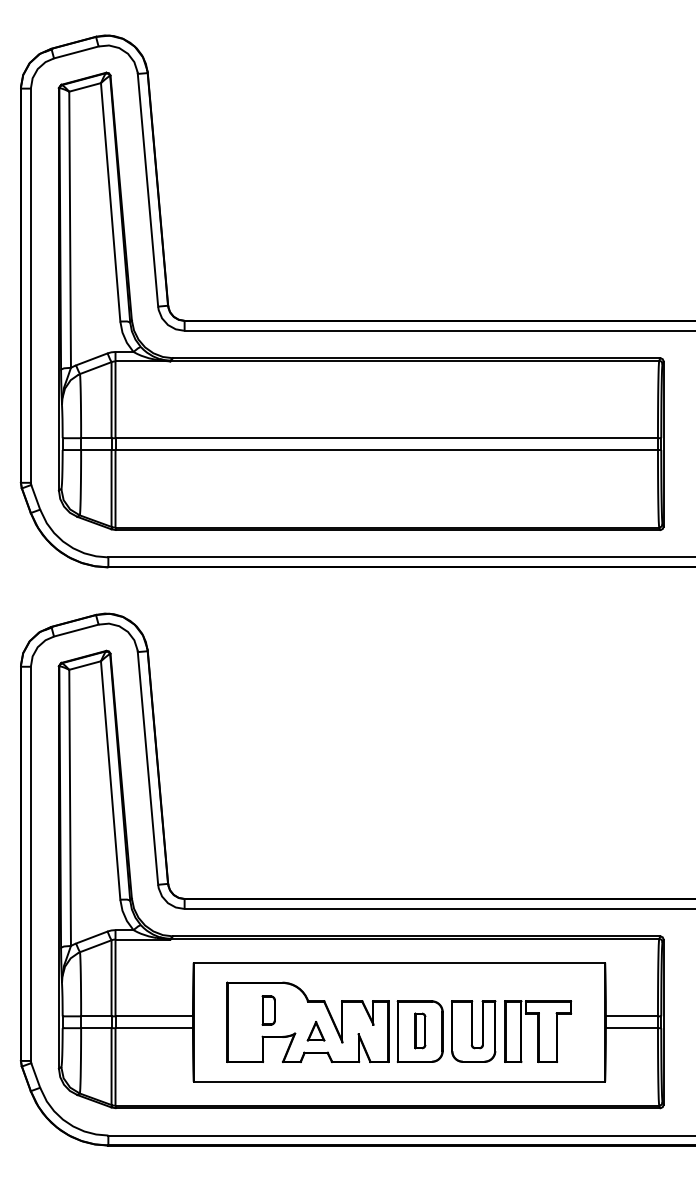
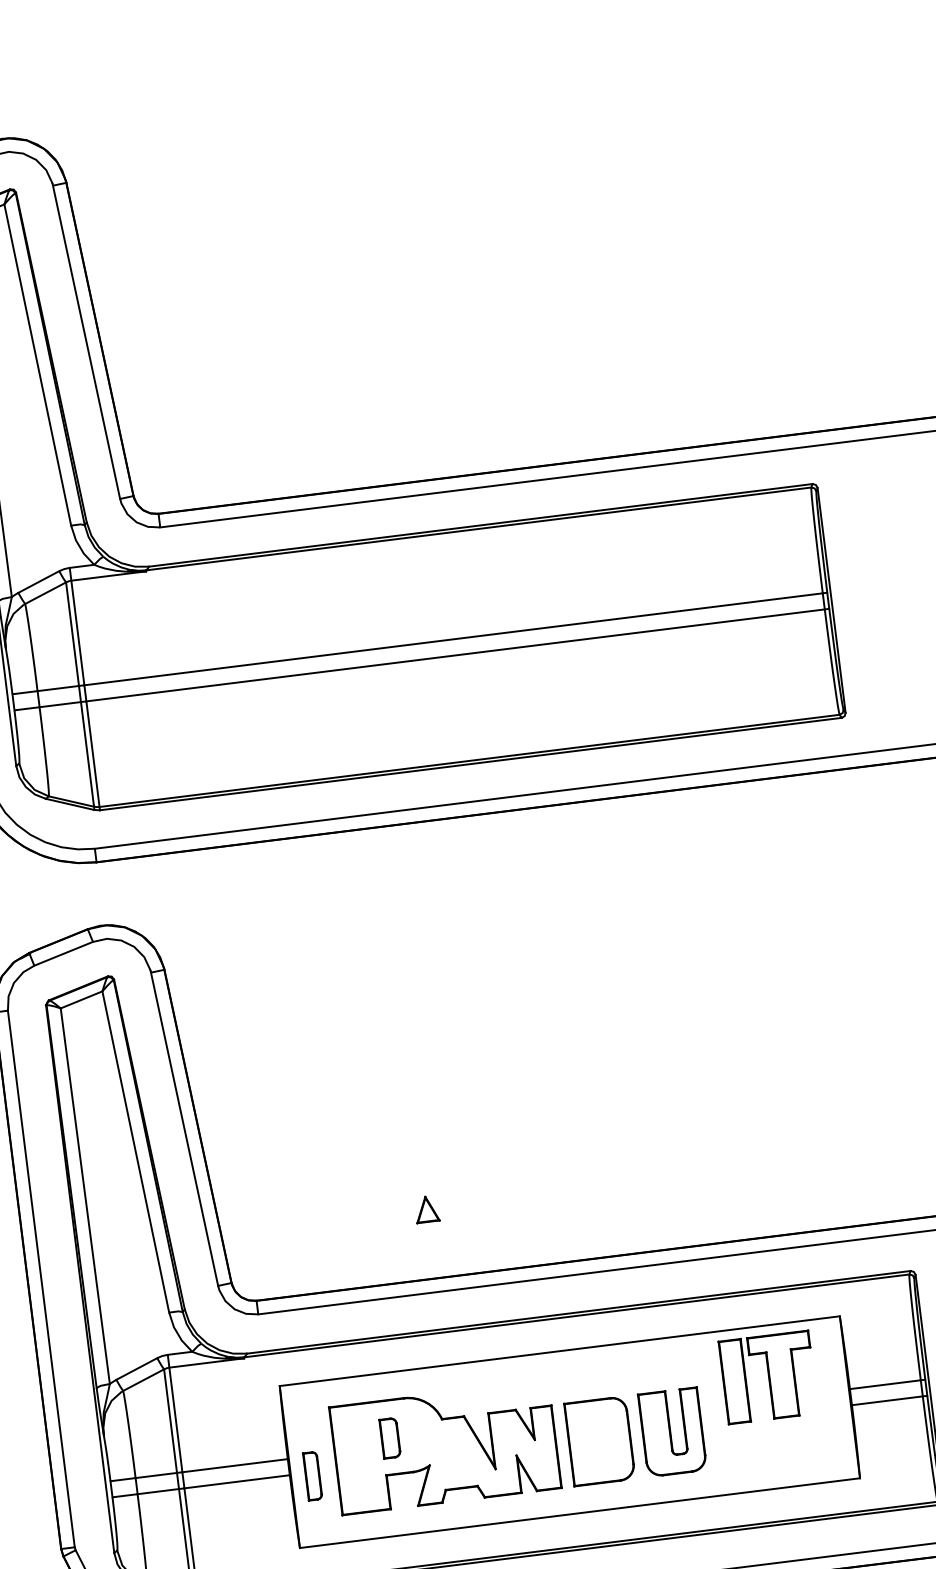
part: (420, 1030) -> (312, 1475), moved
part: (315, 1031) -> (426, 1209), moved
part: (538, 1031) -> (769, 1377), moved

